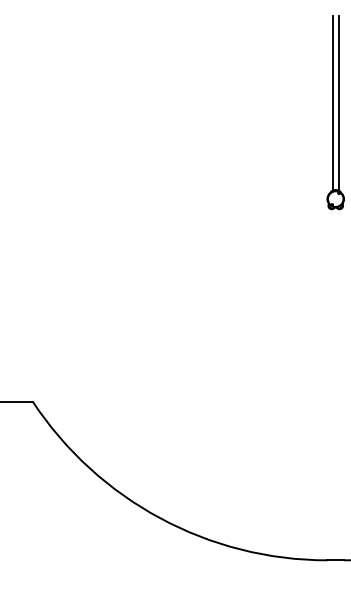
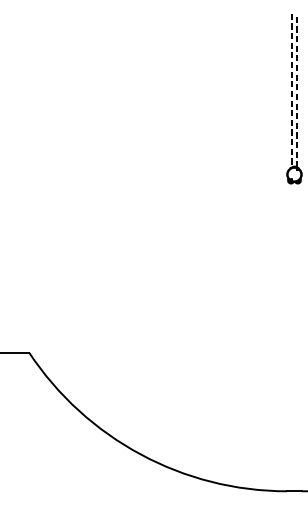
line: (332, 103) -> (291, 90), solid -> dashed
line: (338, 103) -> (296, 90), solid -> dashed

